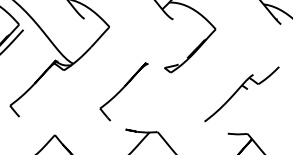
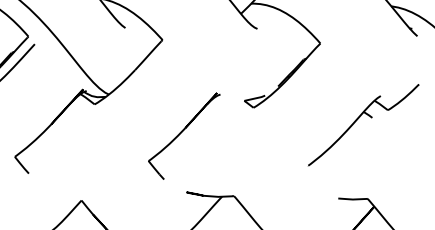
part: (241, 94) -> (363, 125), moved

